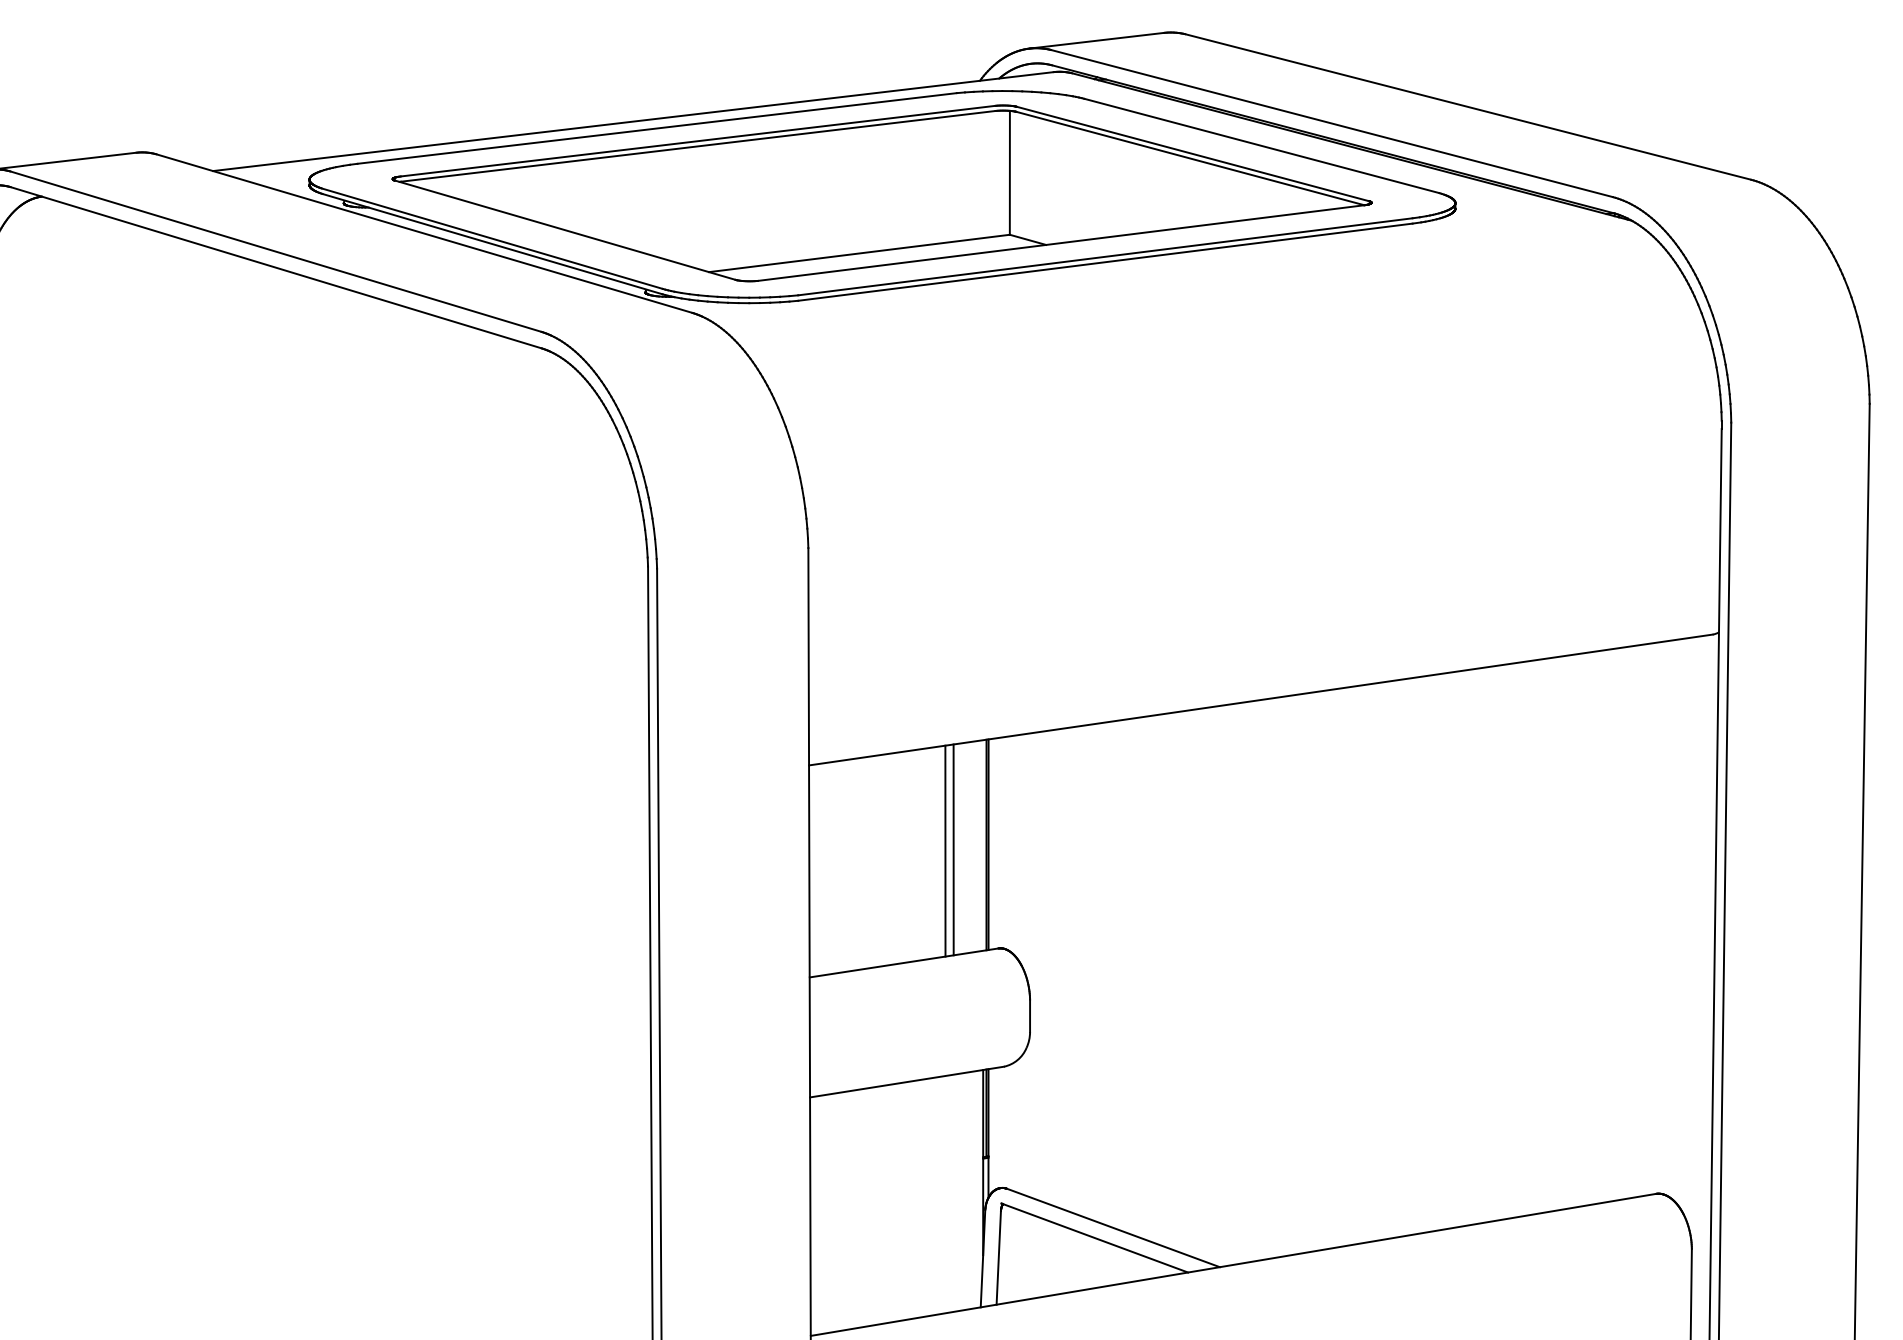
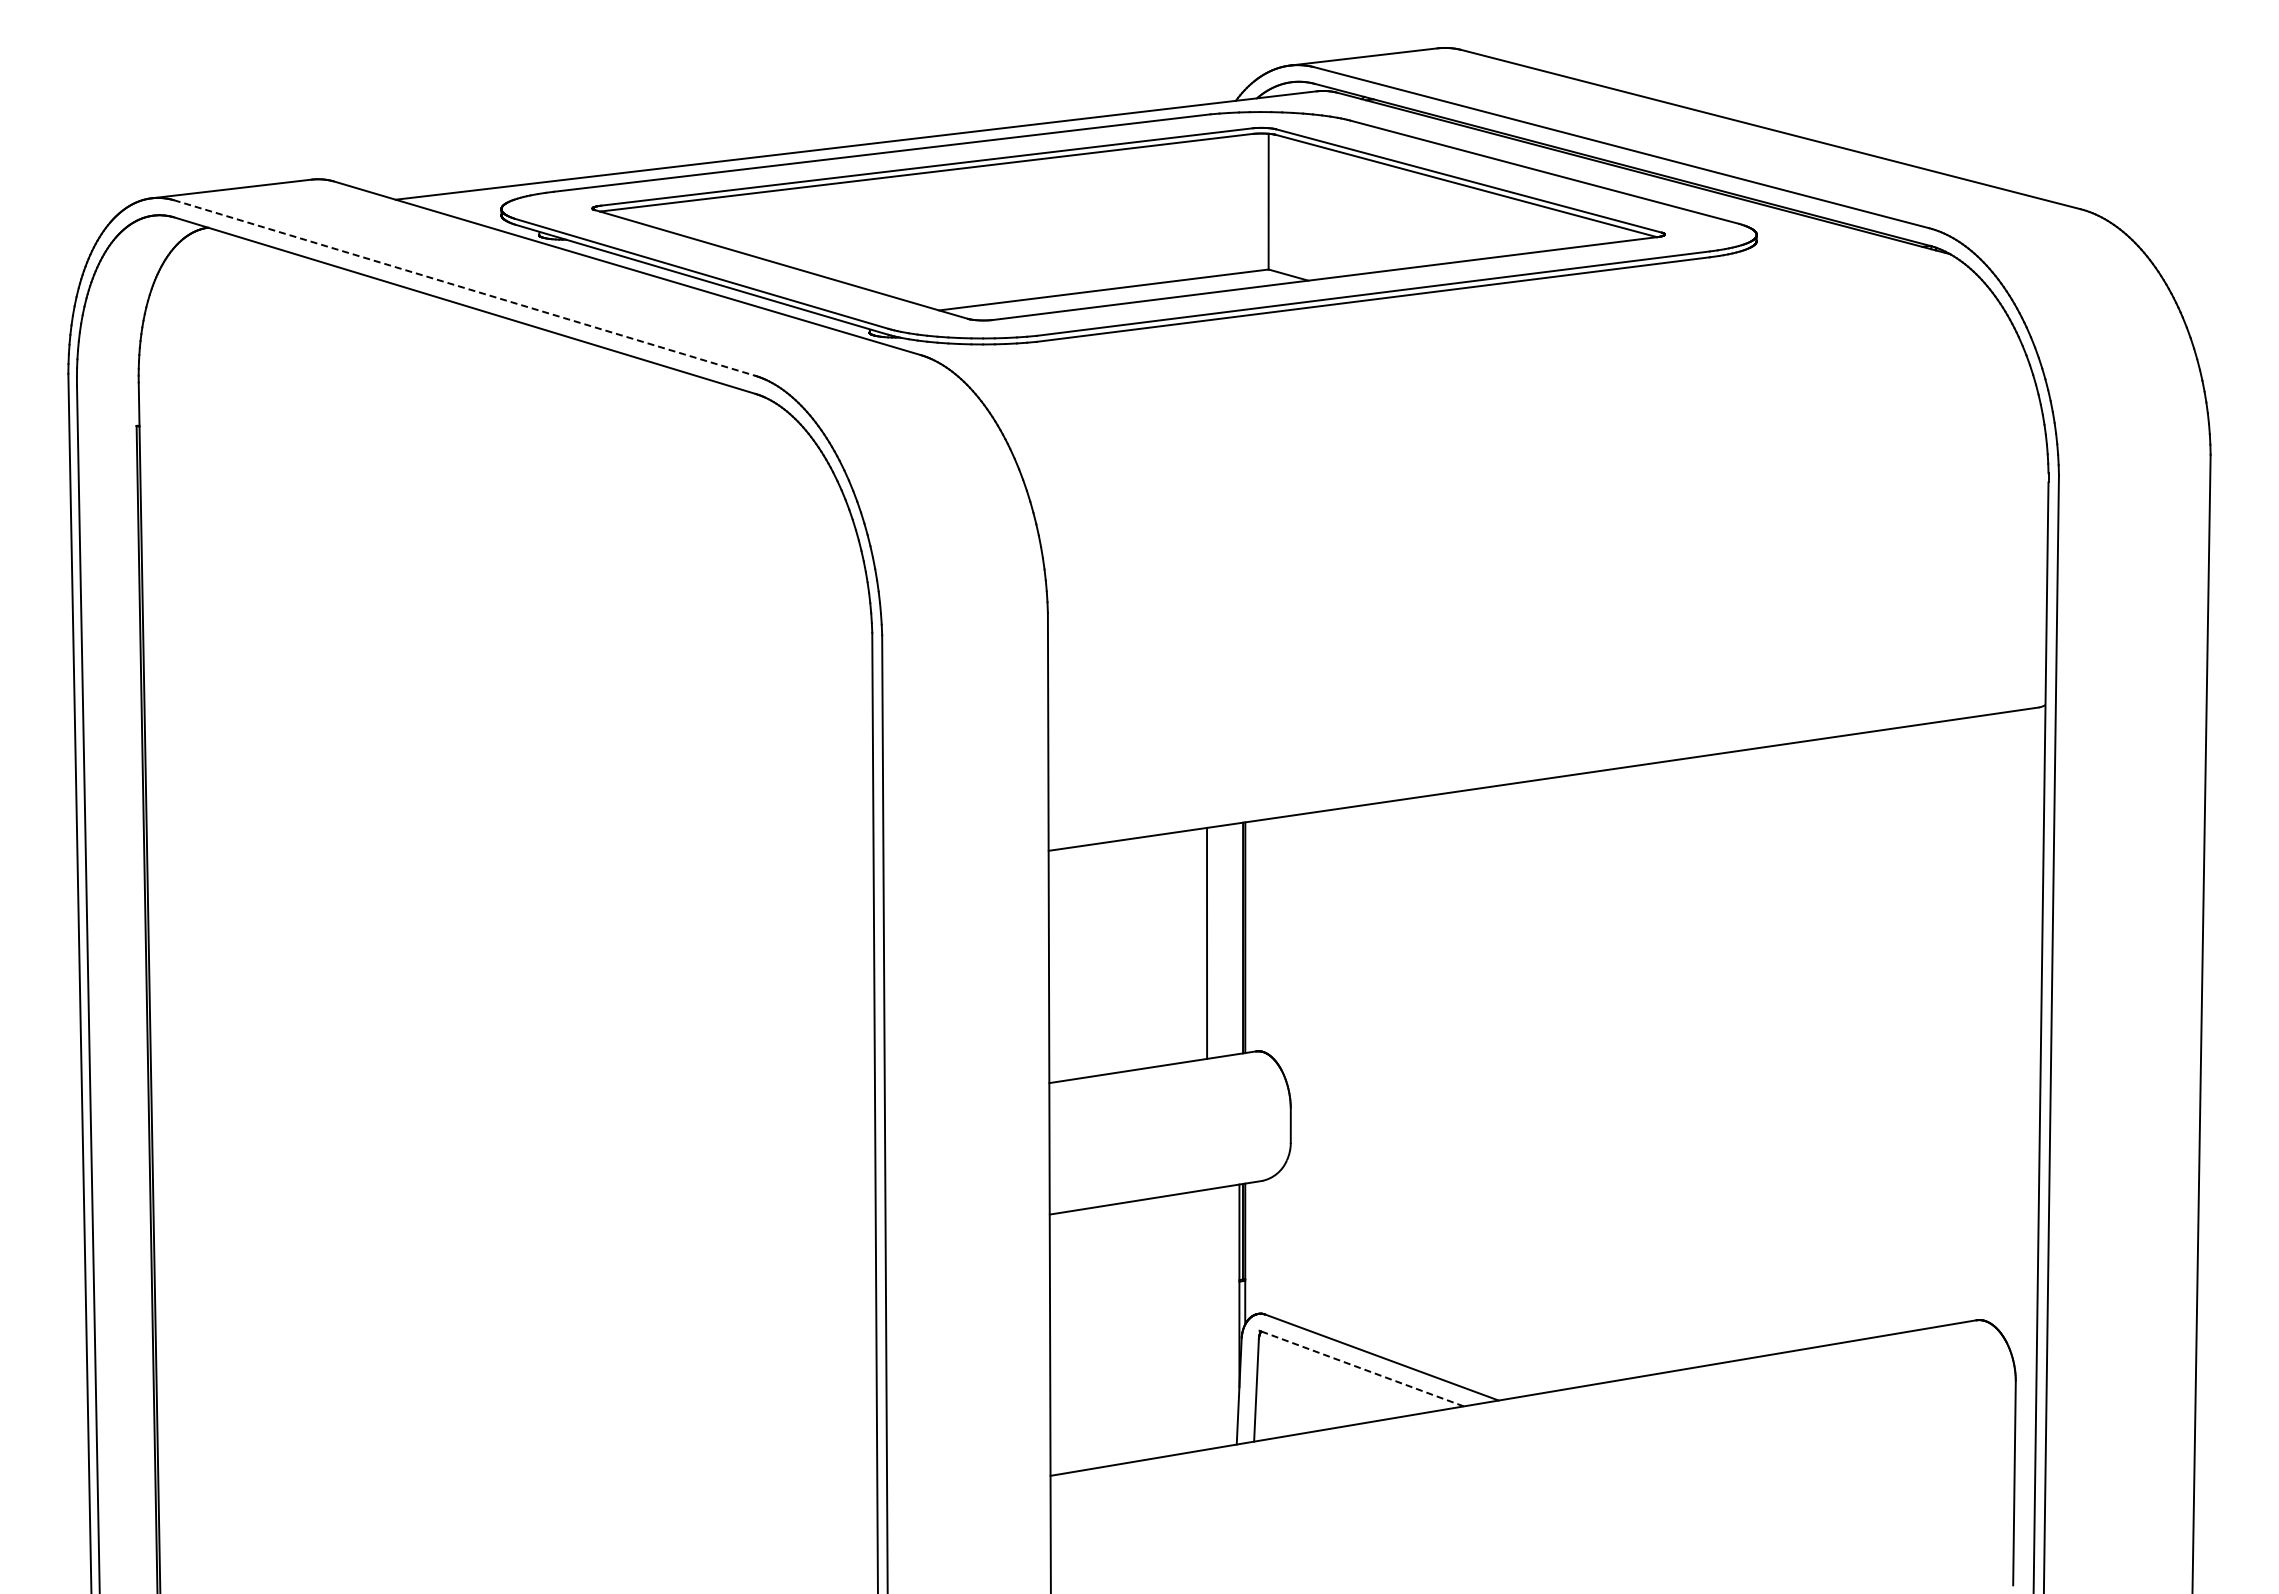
line: (275, 252) -> (464, 288), solid -> dashed
line: (945, 850) -> (1198, 944), removed
line: (1094, 1237) -> (1361, 1368), solid -> dashed

